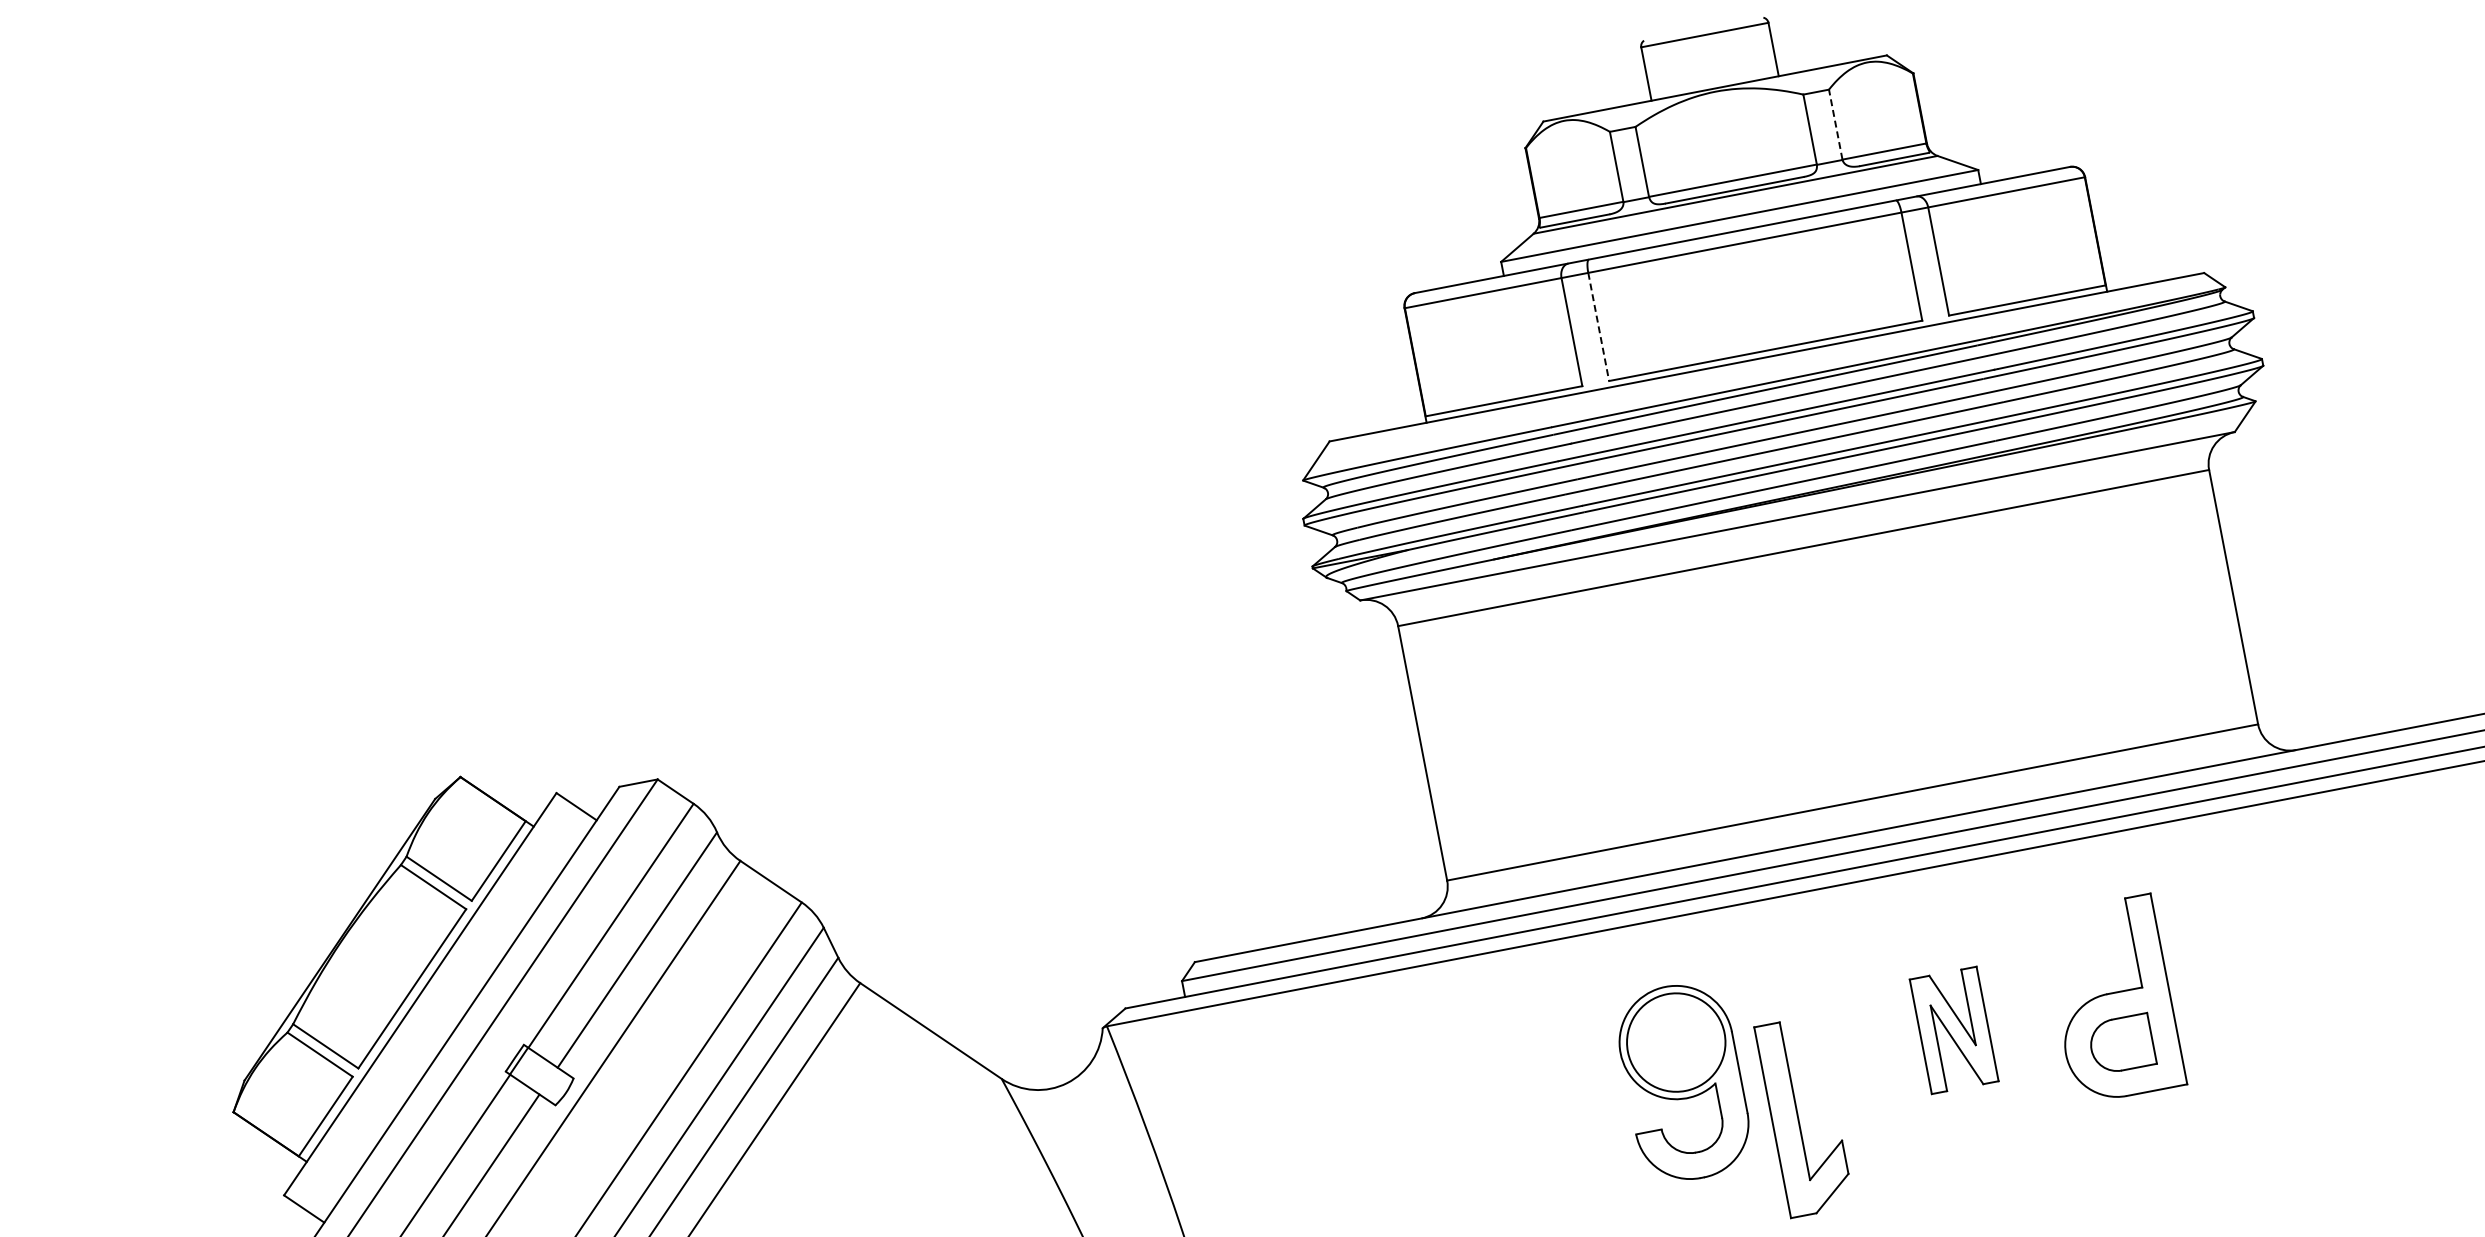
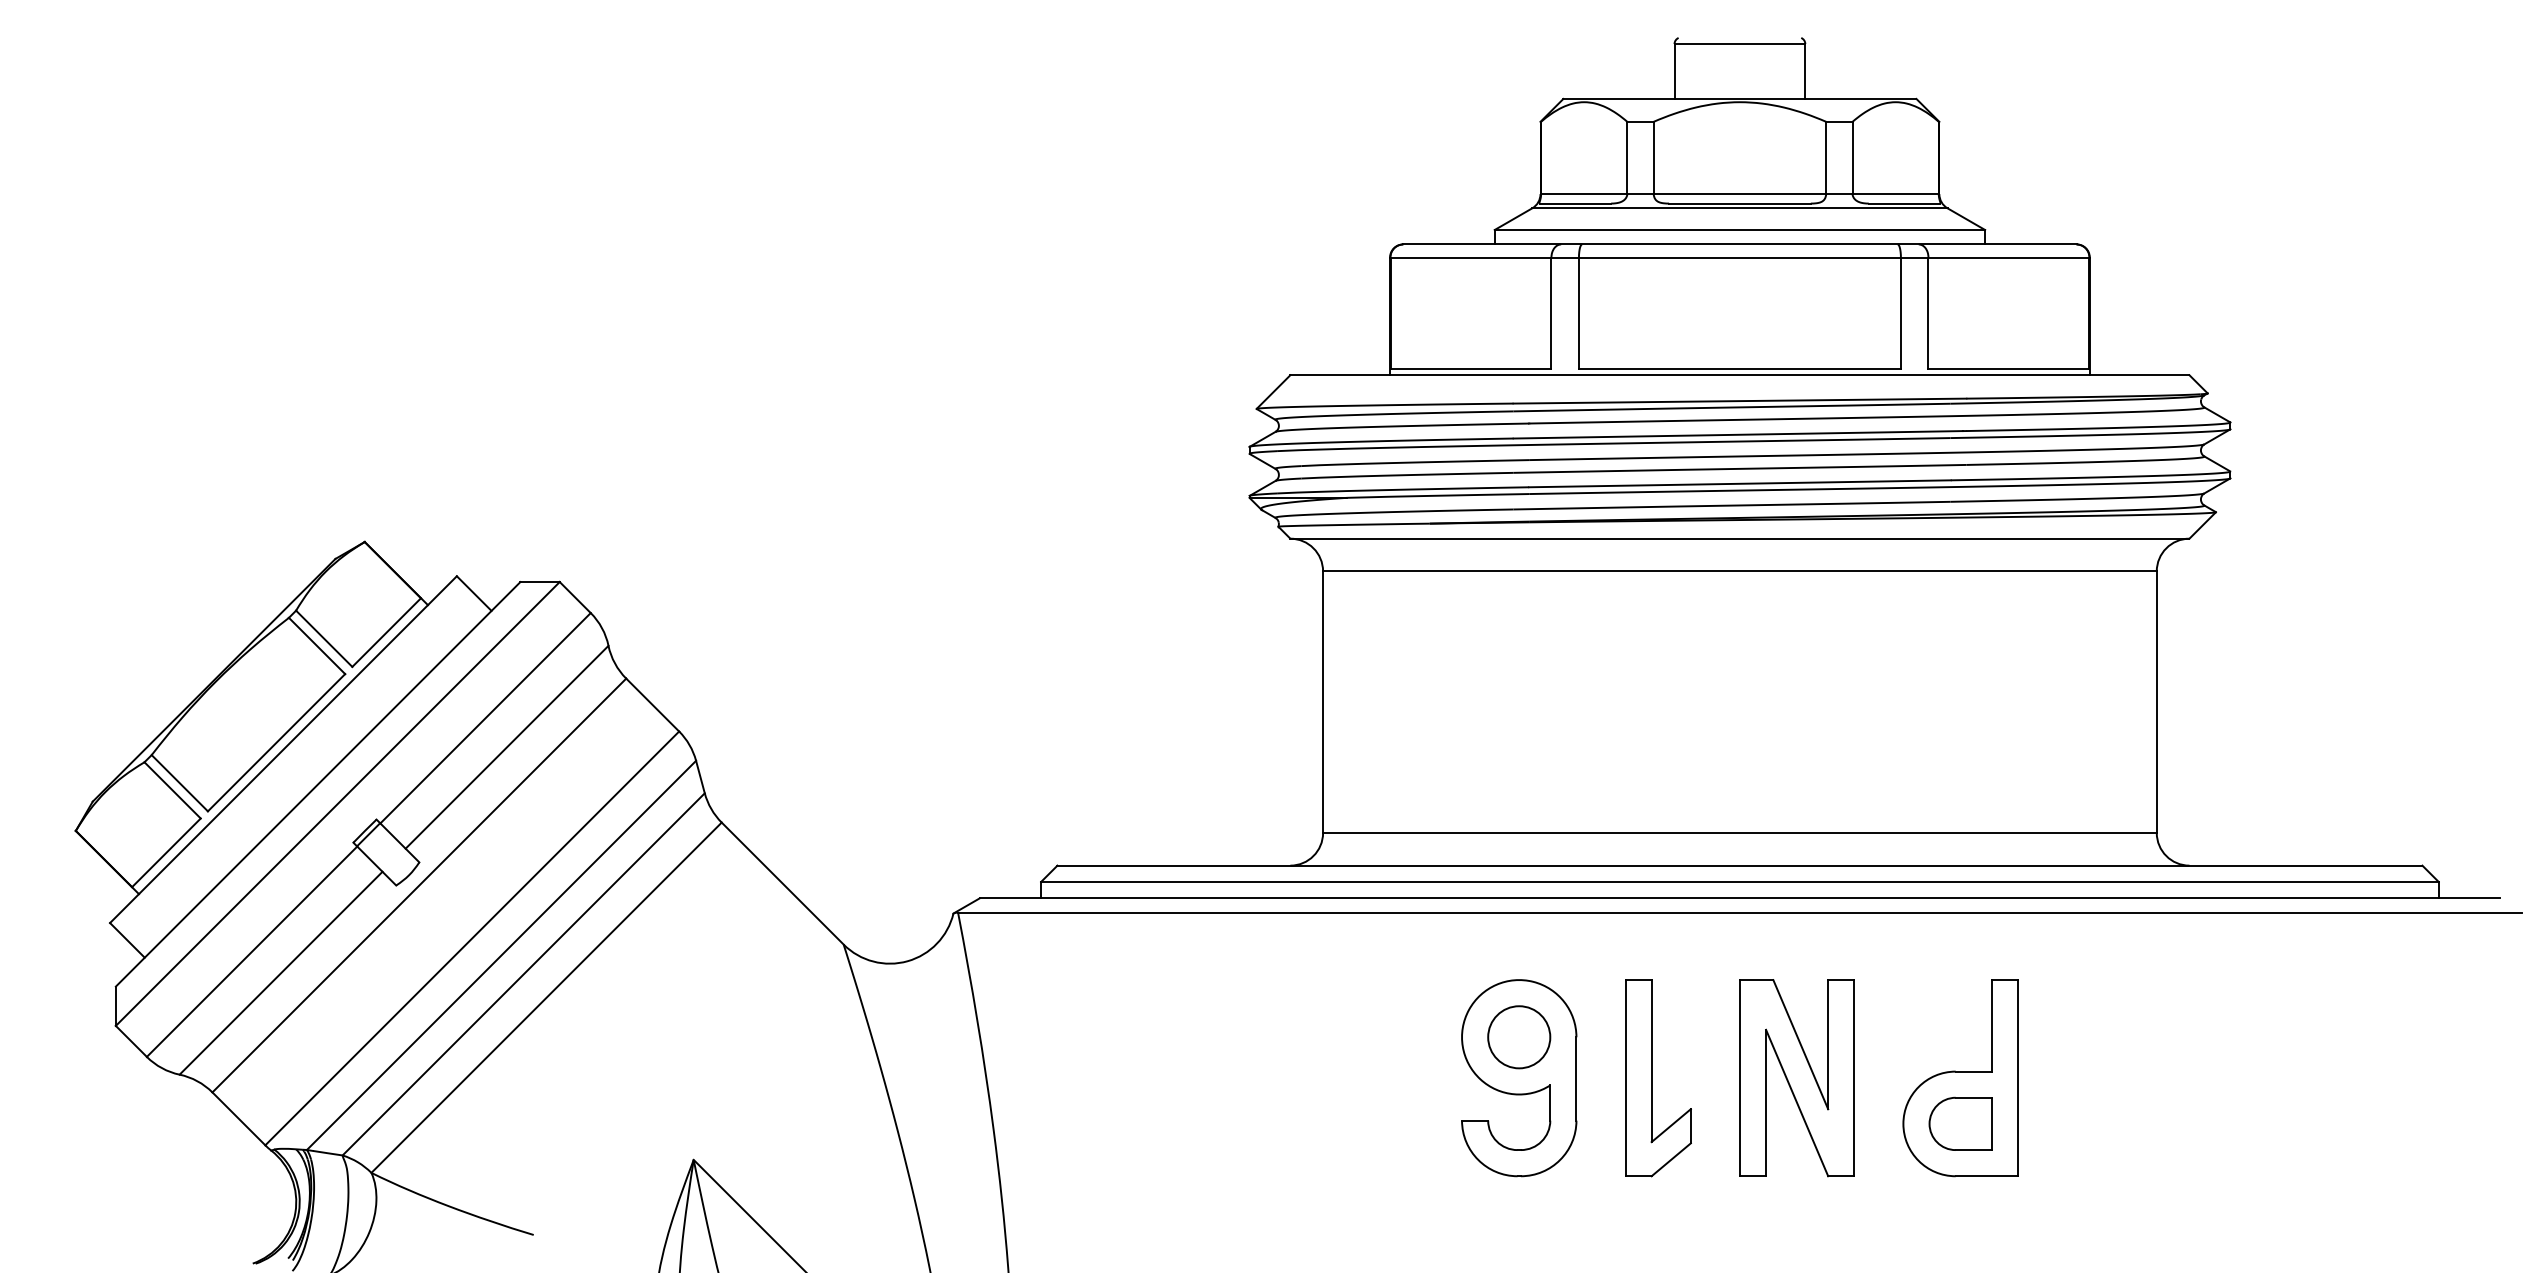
line: (1835, 124) -> (1852, 157), dashed -> solid
line: (1598, 327) -> (1578, 313), dashed -> solid
part: (1953, 1030) -> (1796, 1078), size x1.67
circle: (1676, 1042) -> (1519, 1037), size x0.62
part: (1804, 1116) -> (1658, 1078), moved

